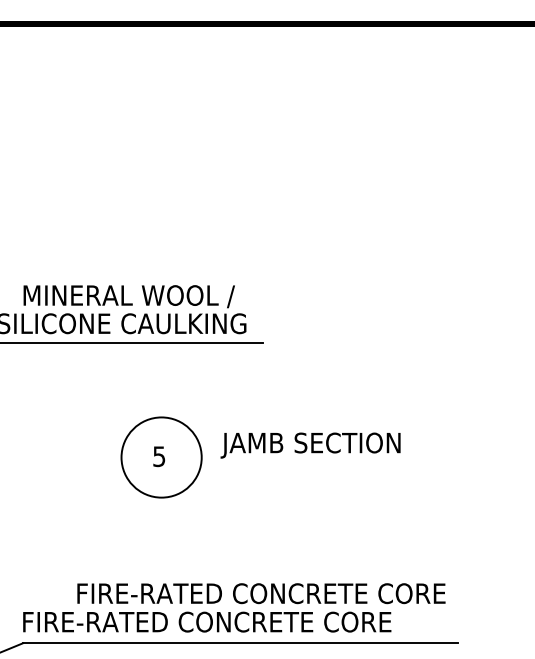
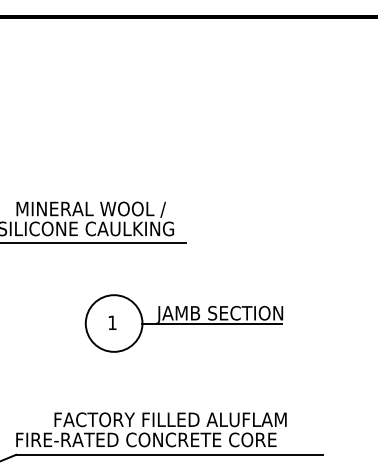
text: (159, 456) -> (112, 322), 5 -> 1
line: (300, 457) -> (212, 323), added
text: (267, 593) -> (189, 419), FIRE-RATED CONCRETE CORE -> FACTORY FILLED ALUFLAM

